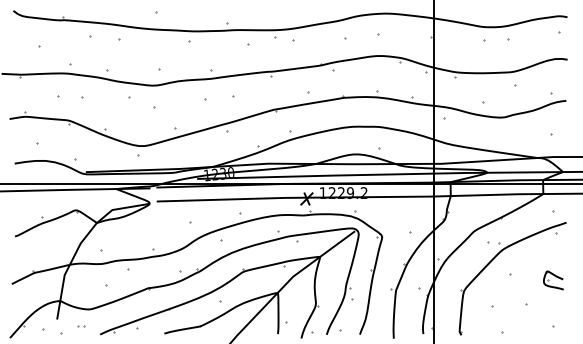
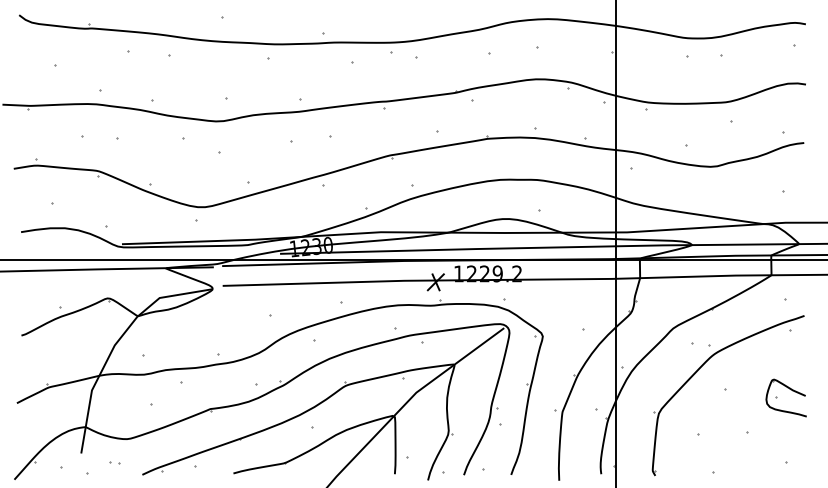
part: (553, 280) -> (785, 398), size x1.43

